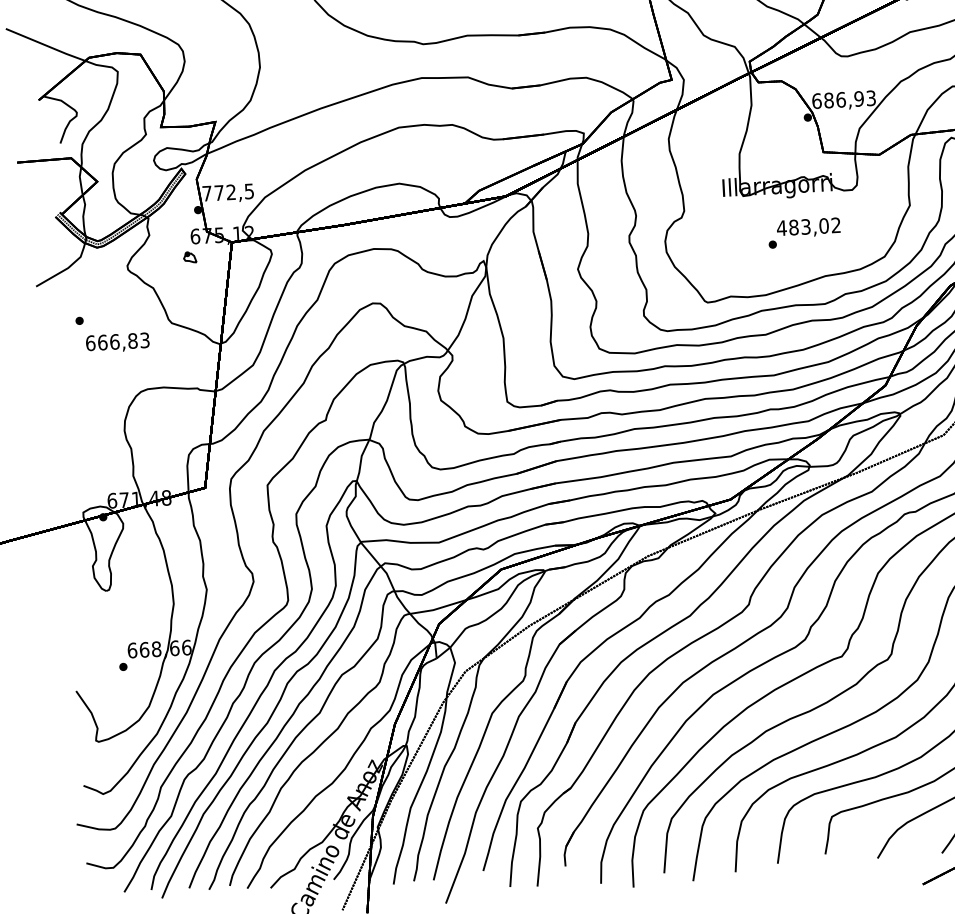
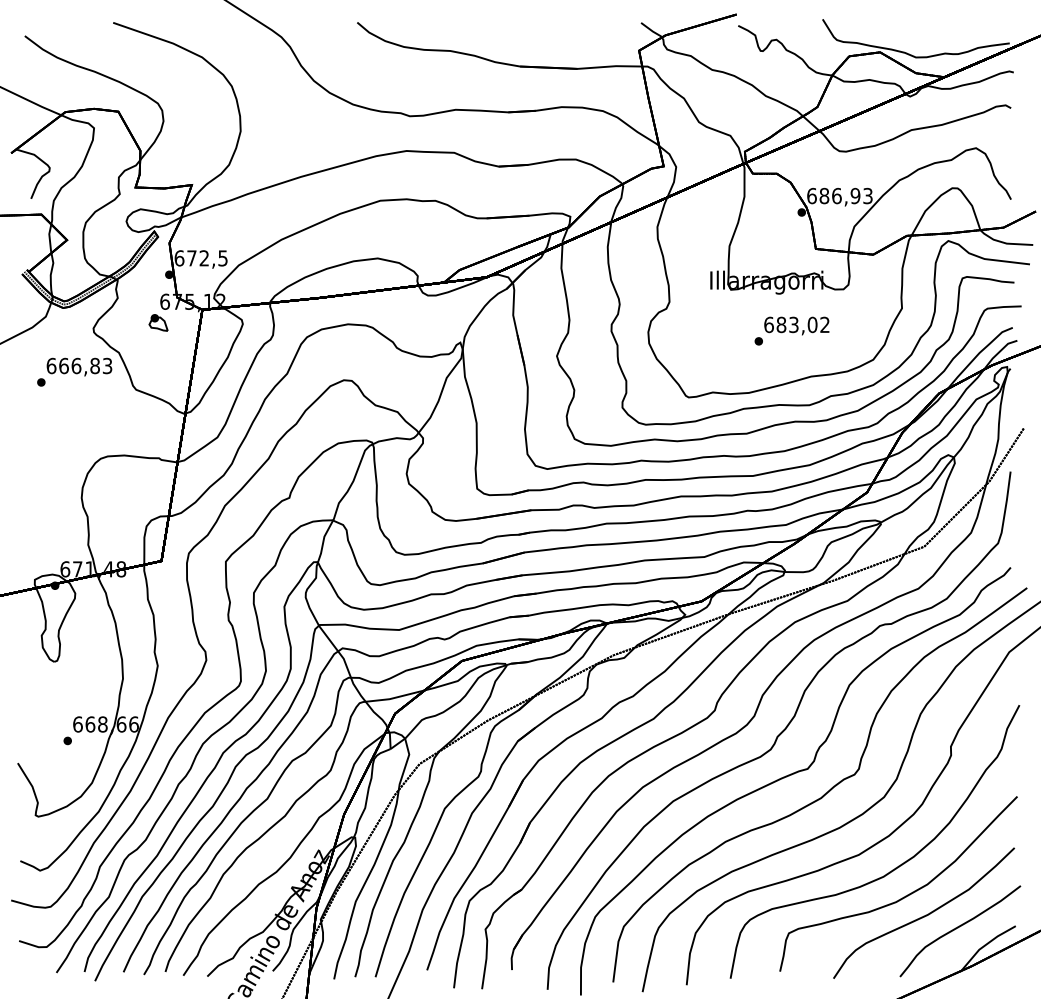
text: (207, 193) -> (179, 258), 772,5 -> 672,5
text: (781, 227) -> (768, 324), 483,02 -> 683,02
part: (190, 256) -> (158, 322), size x1.43
text: (117, 342) -> (79, 366), moved

